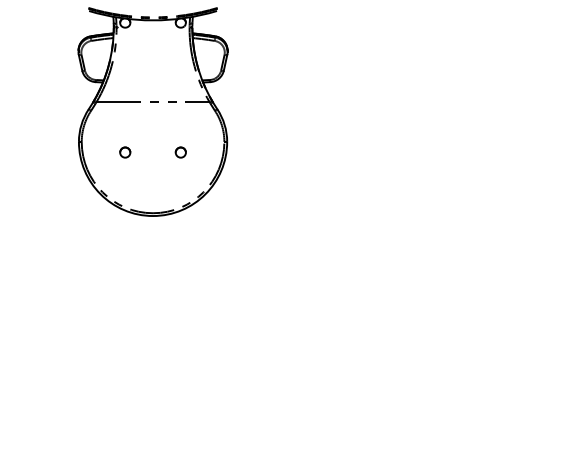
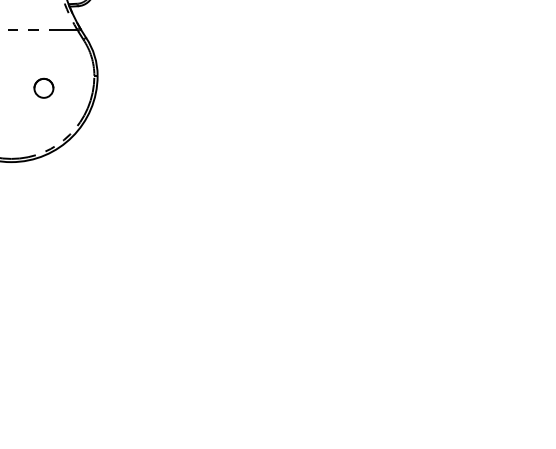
circle: (180, 152) -> (43, 88), size x1.6

